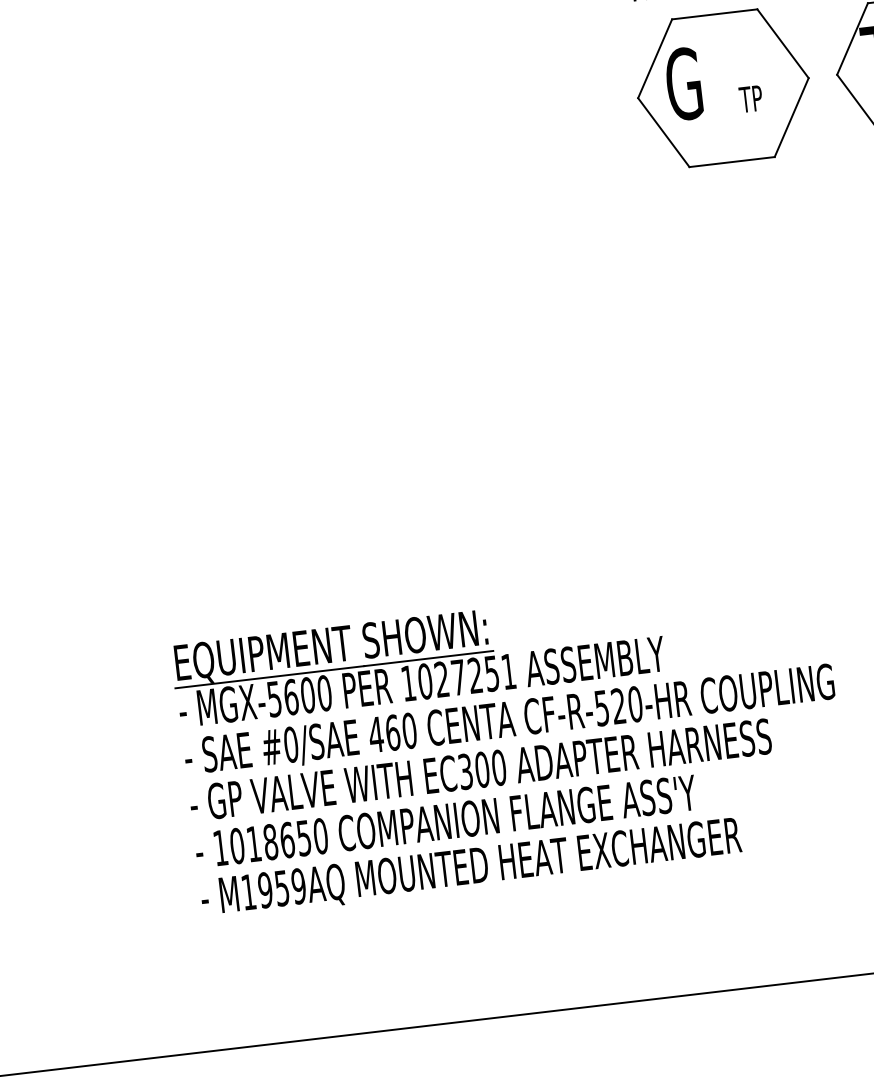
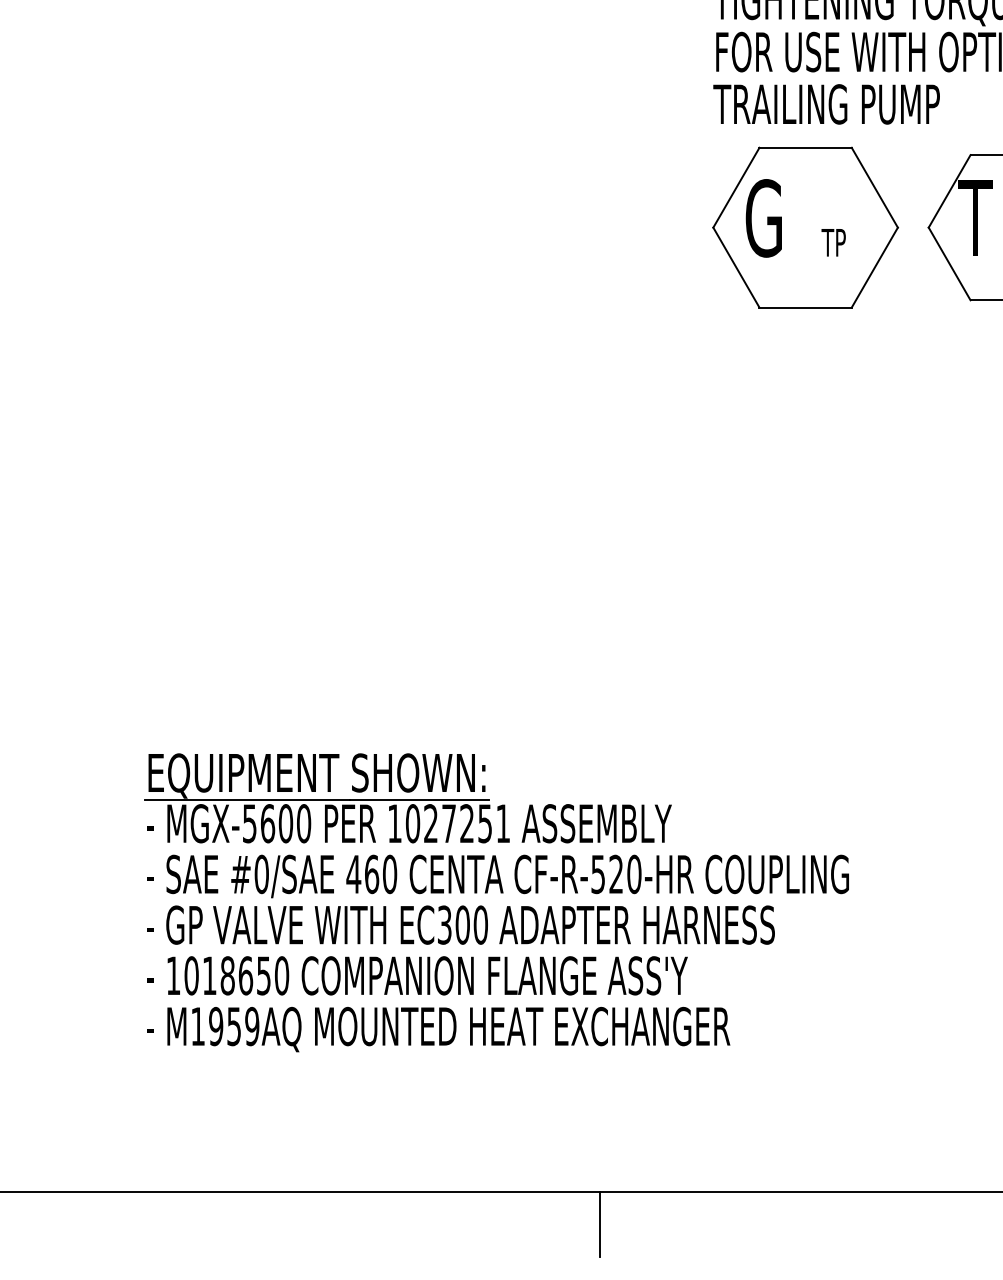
line: (641, 1030) -> (600, 1223), added

